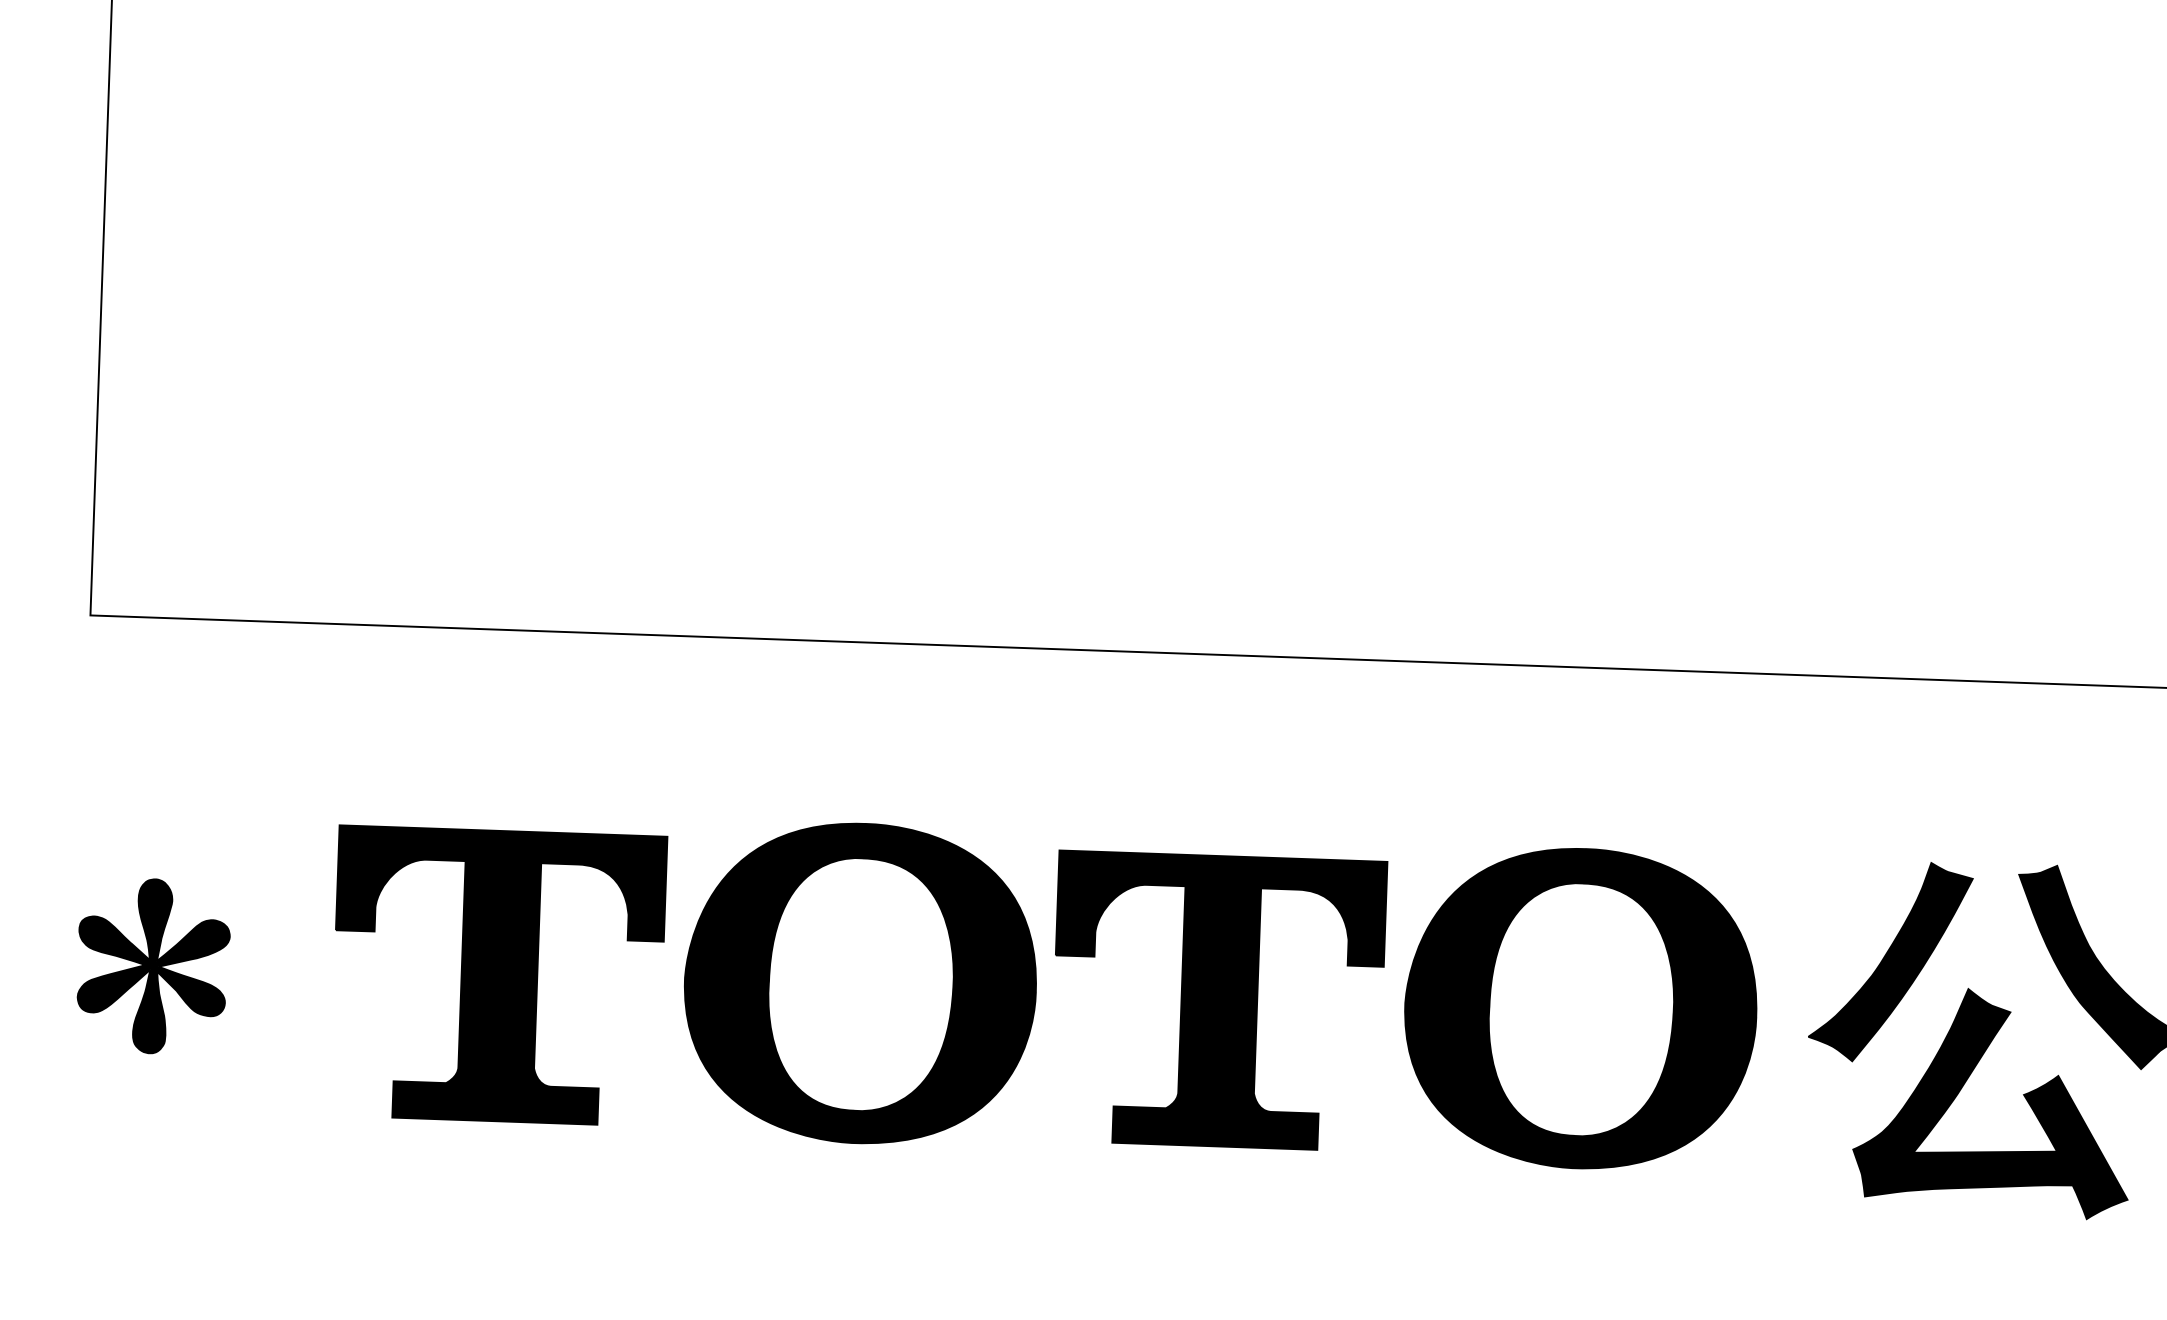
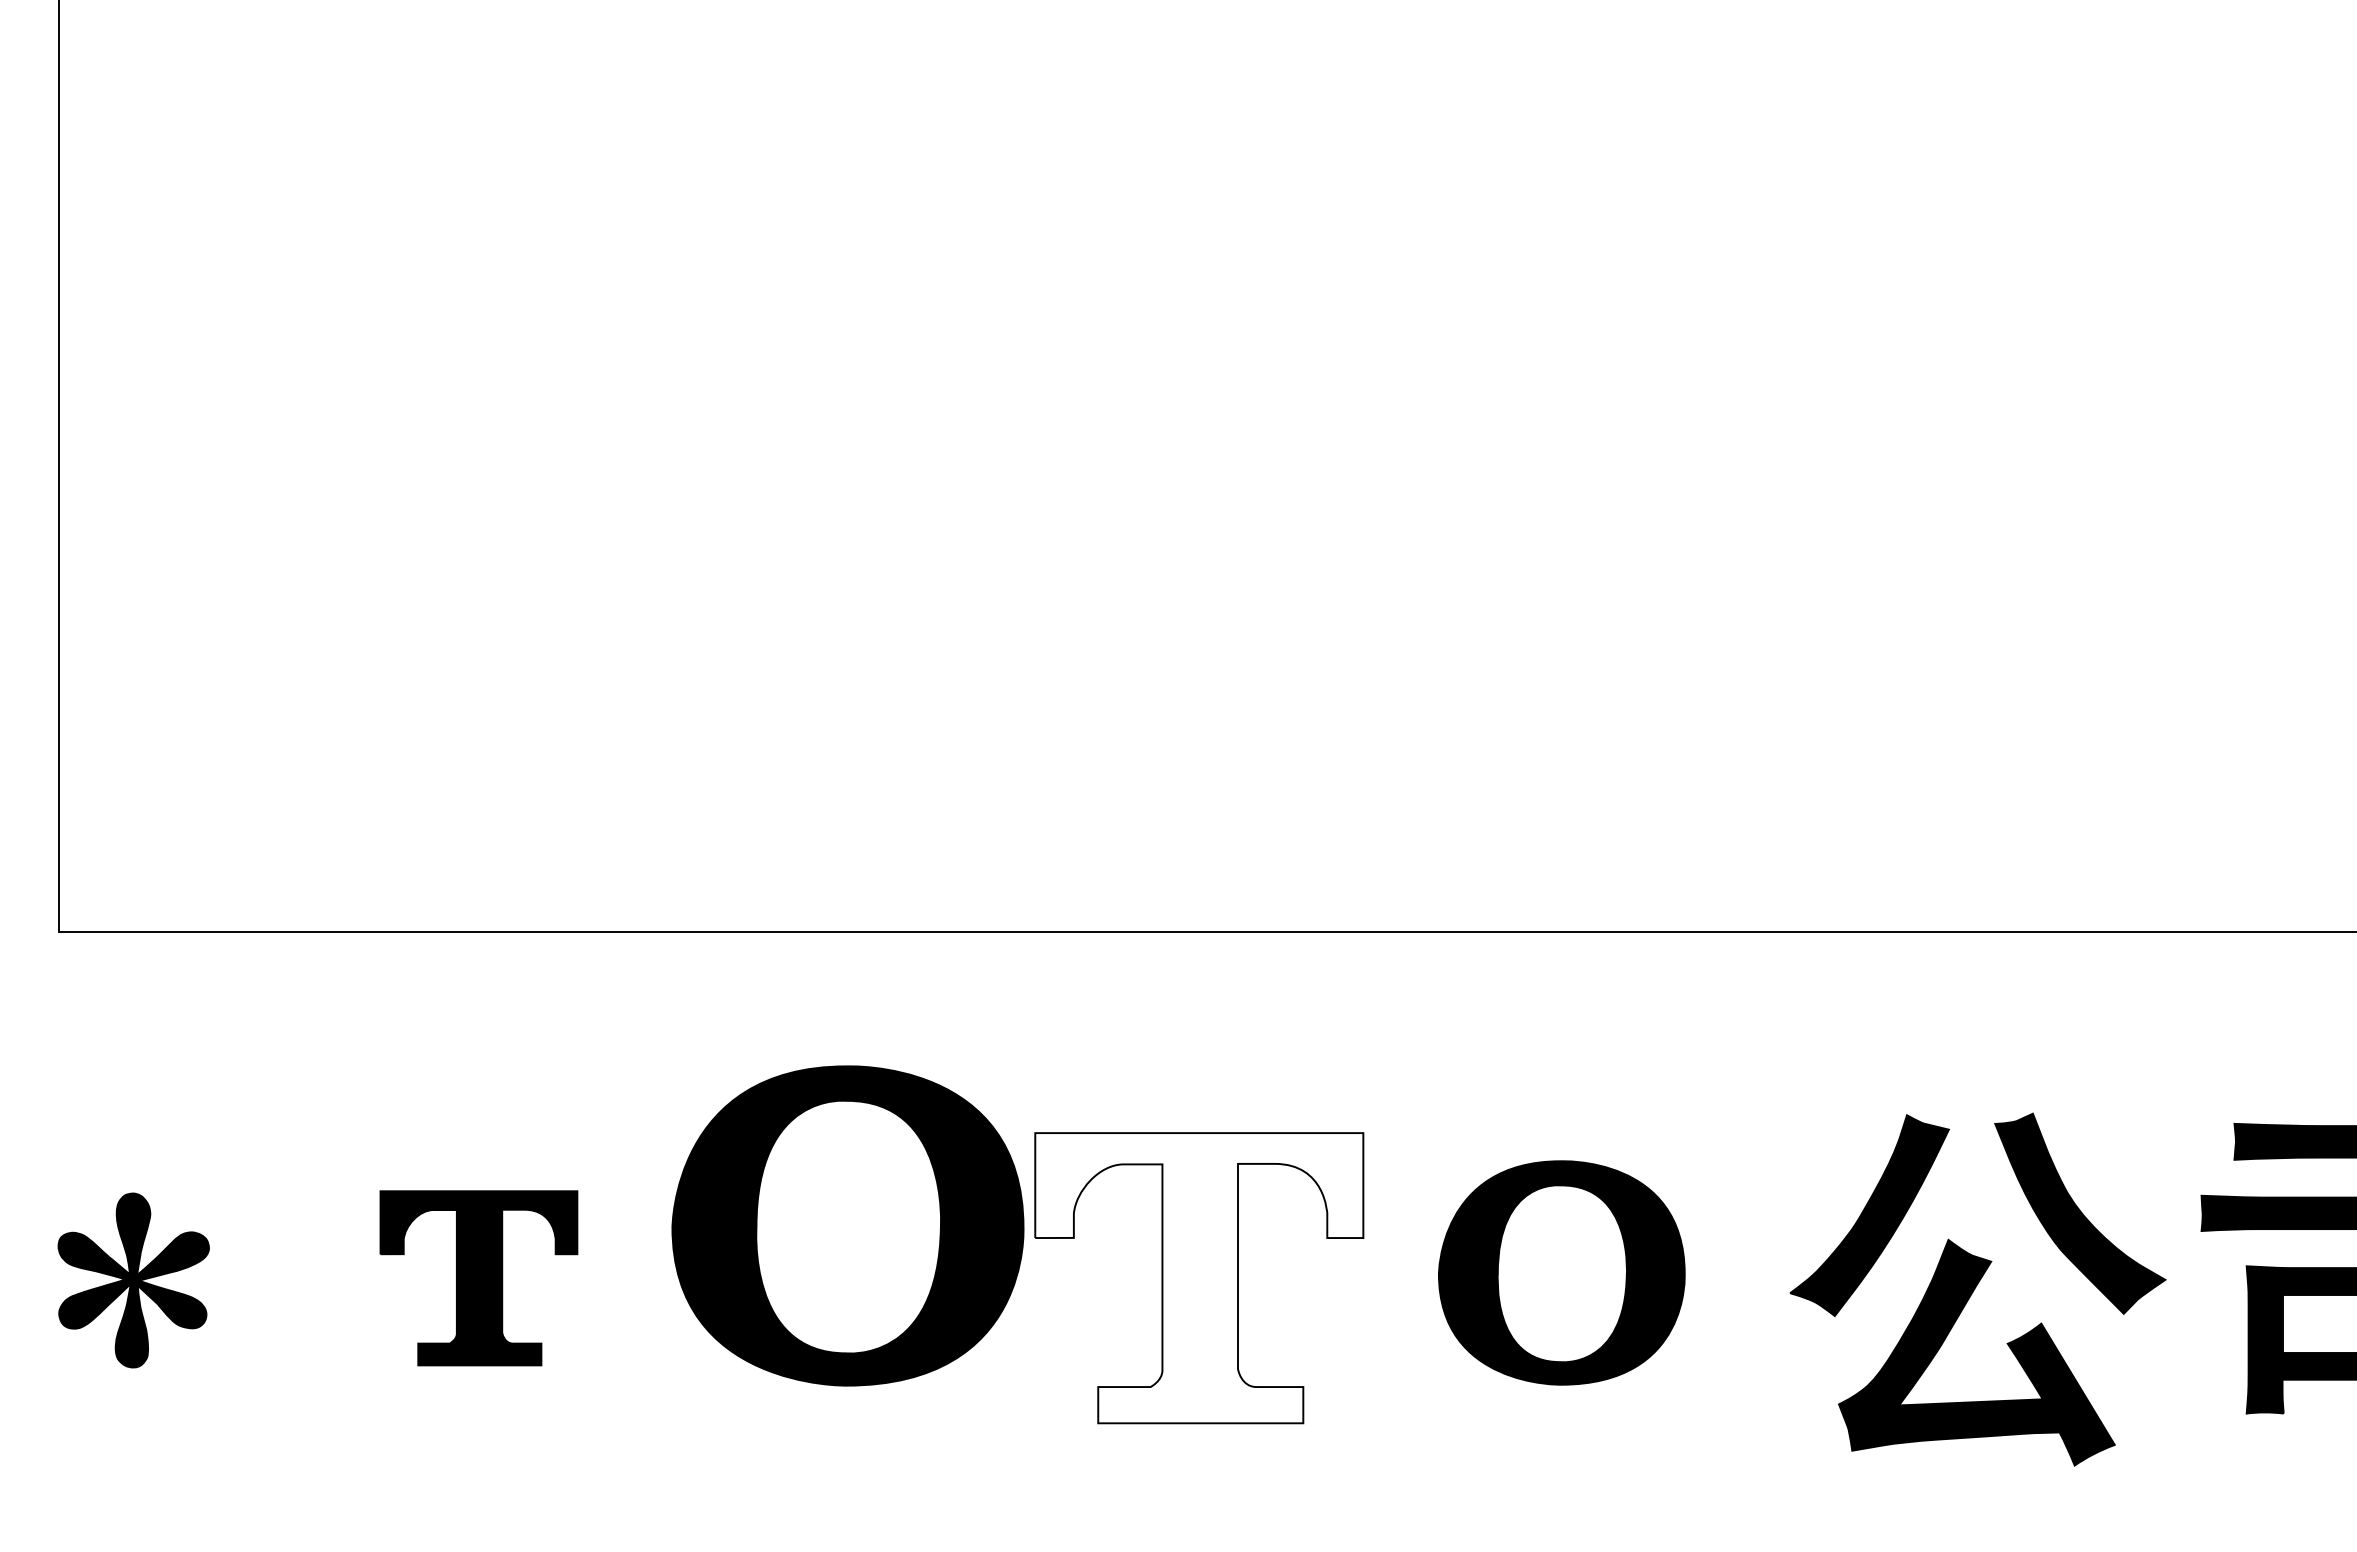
part: (498, 976) -> (478, 1278), size x0.6
part: (860, 983) -> (847, 1225), moved
fill: (1218, 1001) -> (1199, 1278), removed
part: (1580, 1008) -> (1561, 1272), size x0.7

